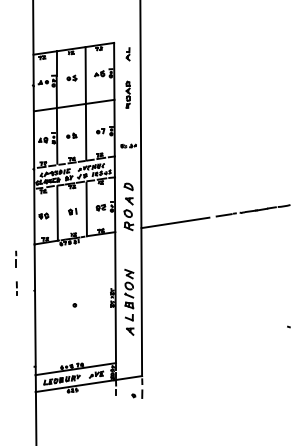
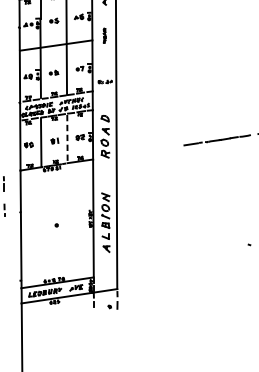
part: (127, 94) -> (104, 35), size x0.6
line: (86, 209) -> (67, 139), solid -> dashed
line: (175, 222) -> (147, 150), removed

